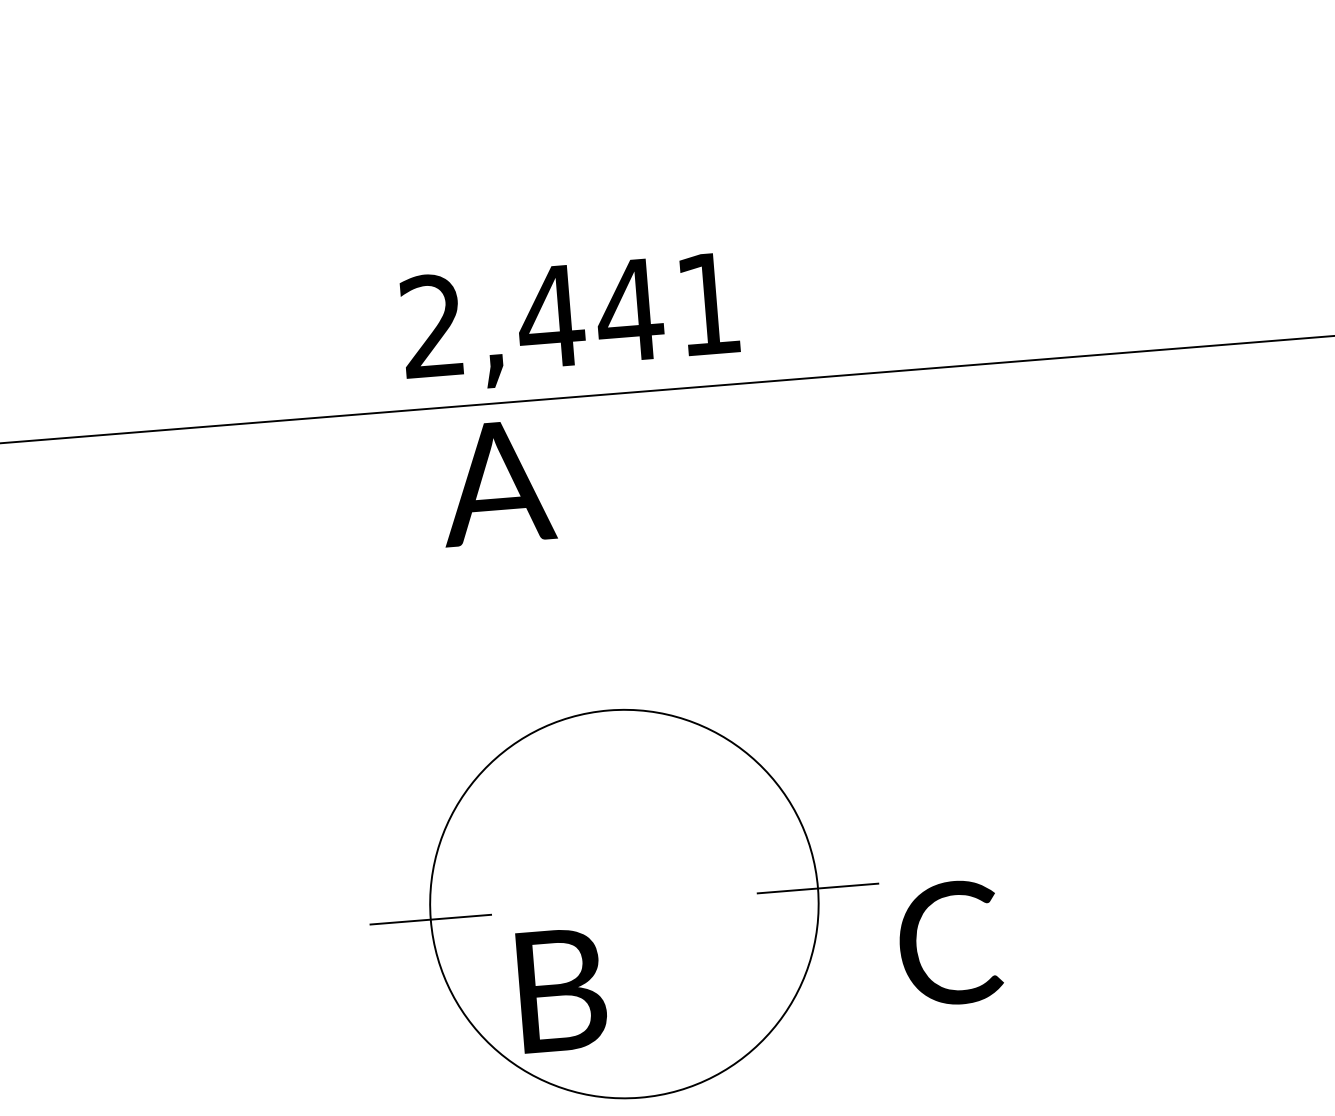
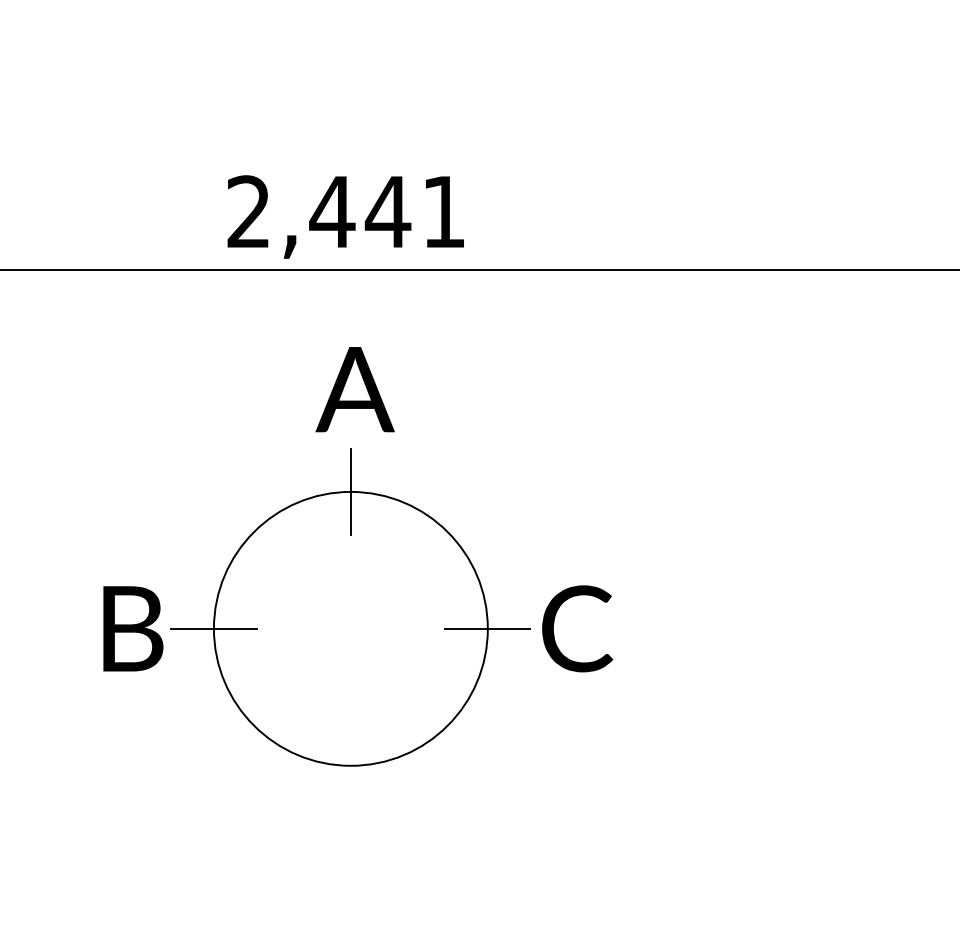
text: (496, 482) -> (354, 389), moved
line: (608, 709) -> (350, 491), added
text: (949, 942) -> (577, 628), moved
text: (562, 989) -> (133, 628), moved

